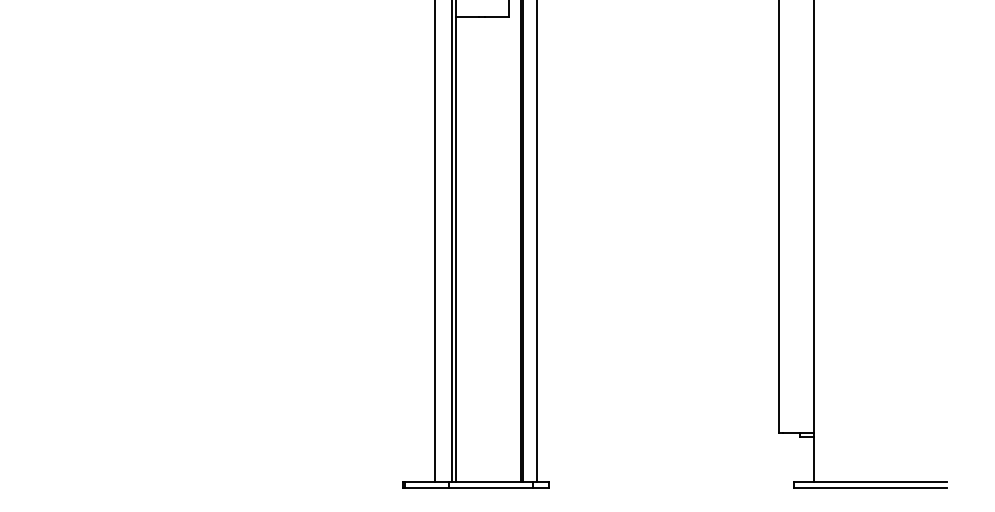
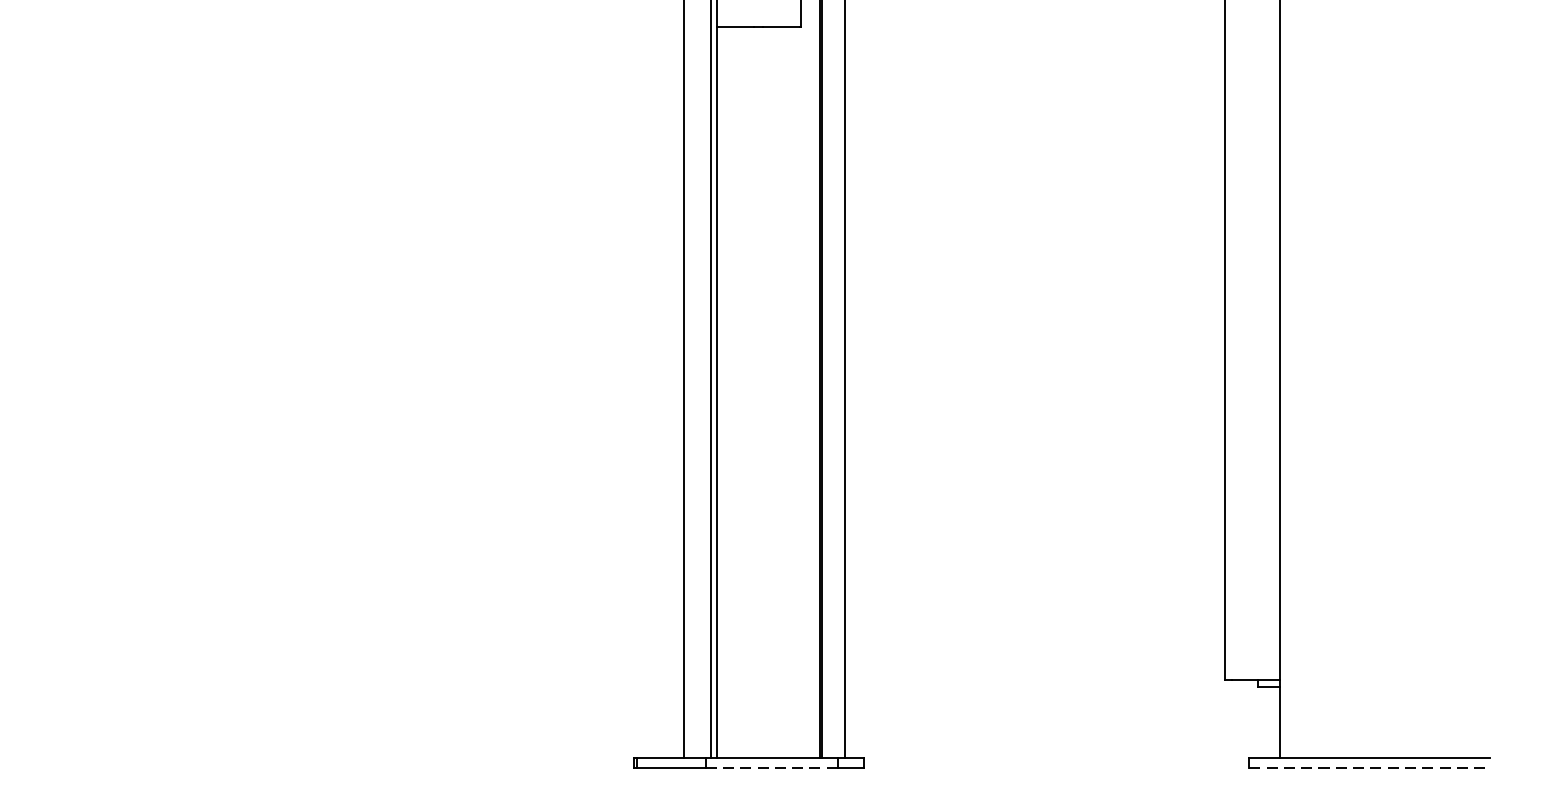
line: (491, 488) -> (773, 768), solid -> dashed
line: (871, 488) -> (1370, 768), solid -> dashed

